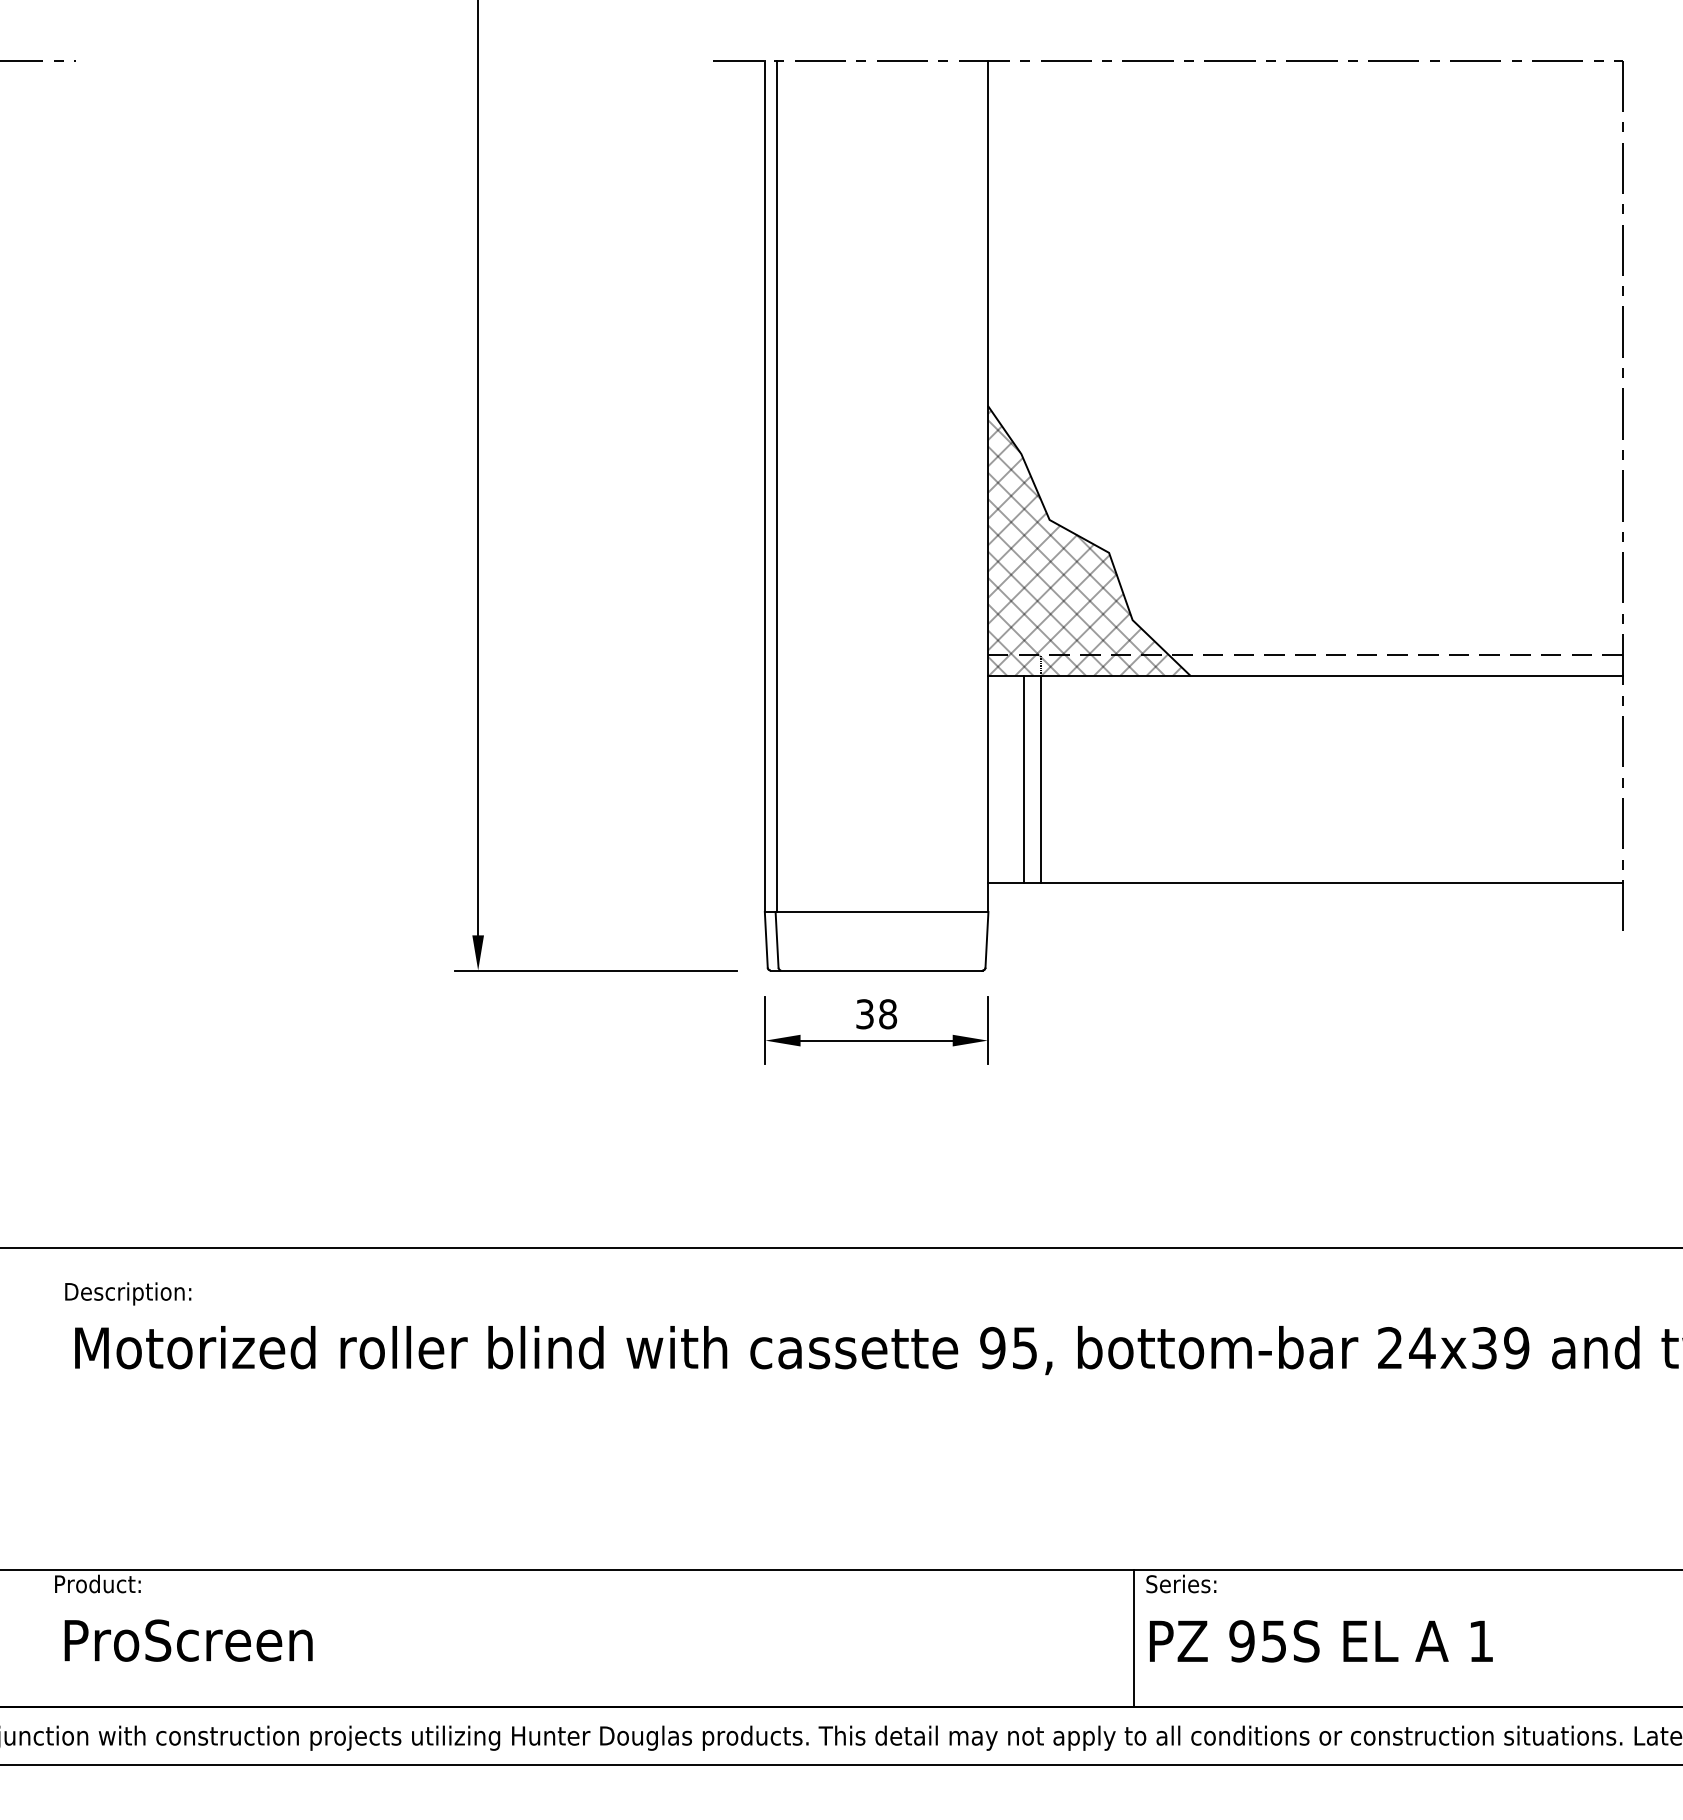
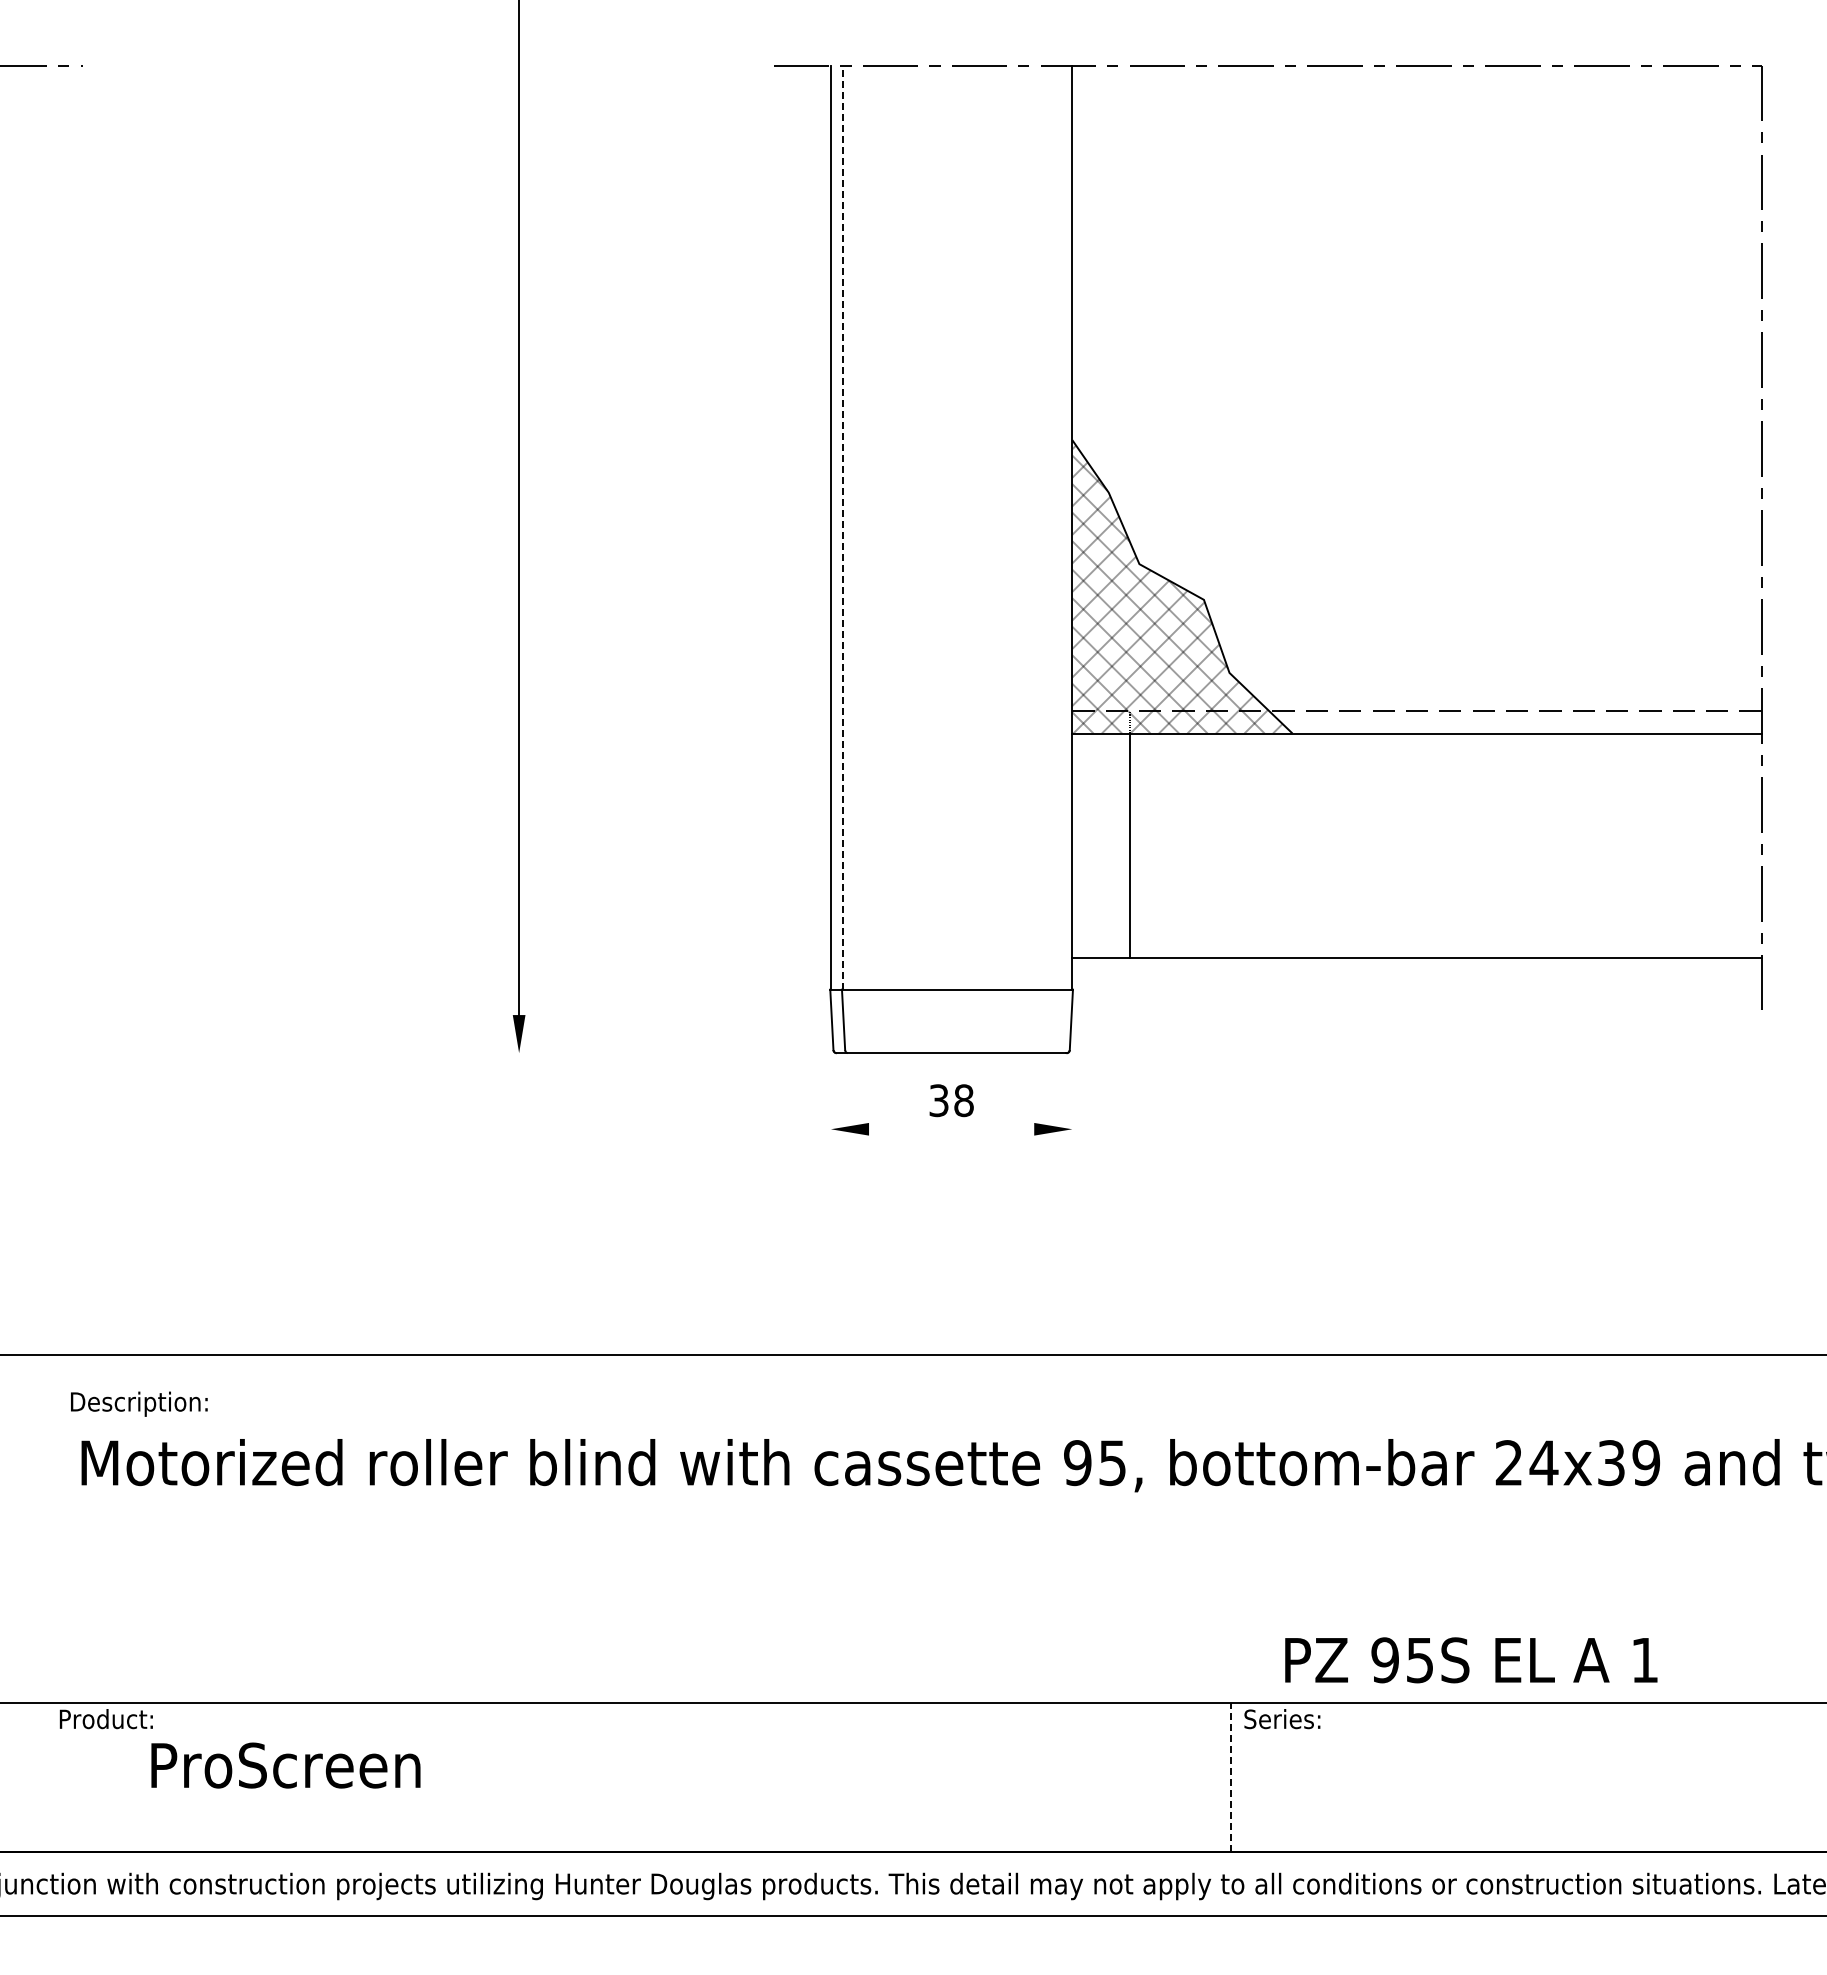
line: (777, 486) -> (843, 527), solid -> dashed
line: (1023, 779) -> (1111, 845), removed
line: (595, 970) -> (646, 1053), removed
line: (765, 1029) -> (830, 1117), removed
line: (987, 1029) -> (1072, 1117), removed
line: (876, 1040) -> (951, 1129), removed
line: (1134, 1637) -> (1231, 1777), solid -> dashed
text: (188, 1640) -> (285, 1765), moved
text: (1321, 1641) -> (1471, 1660), moved

